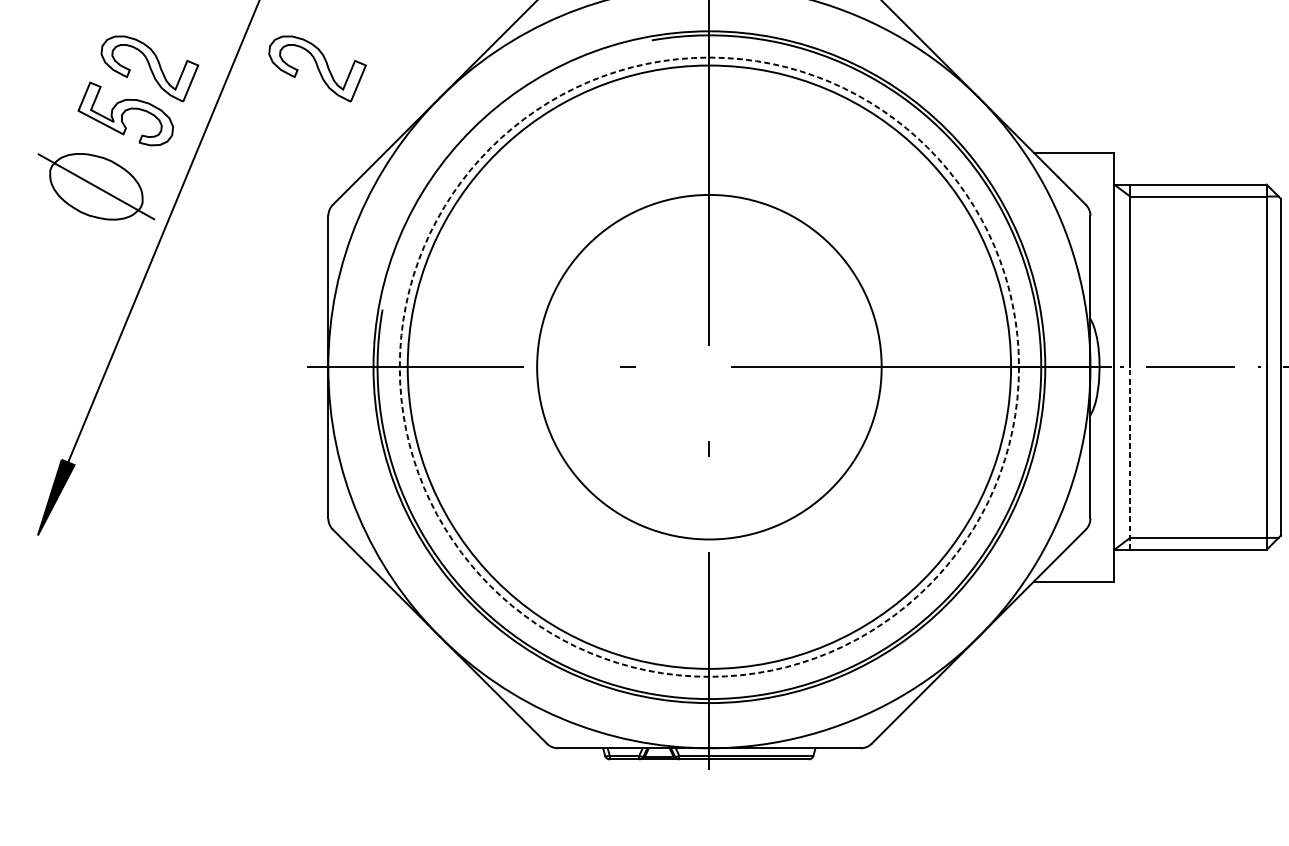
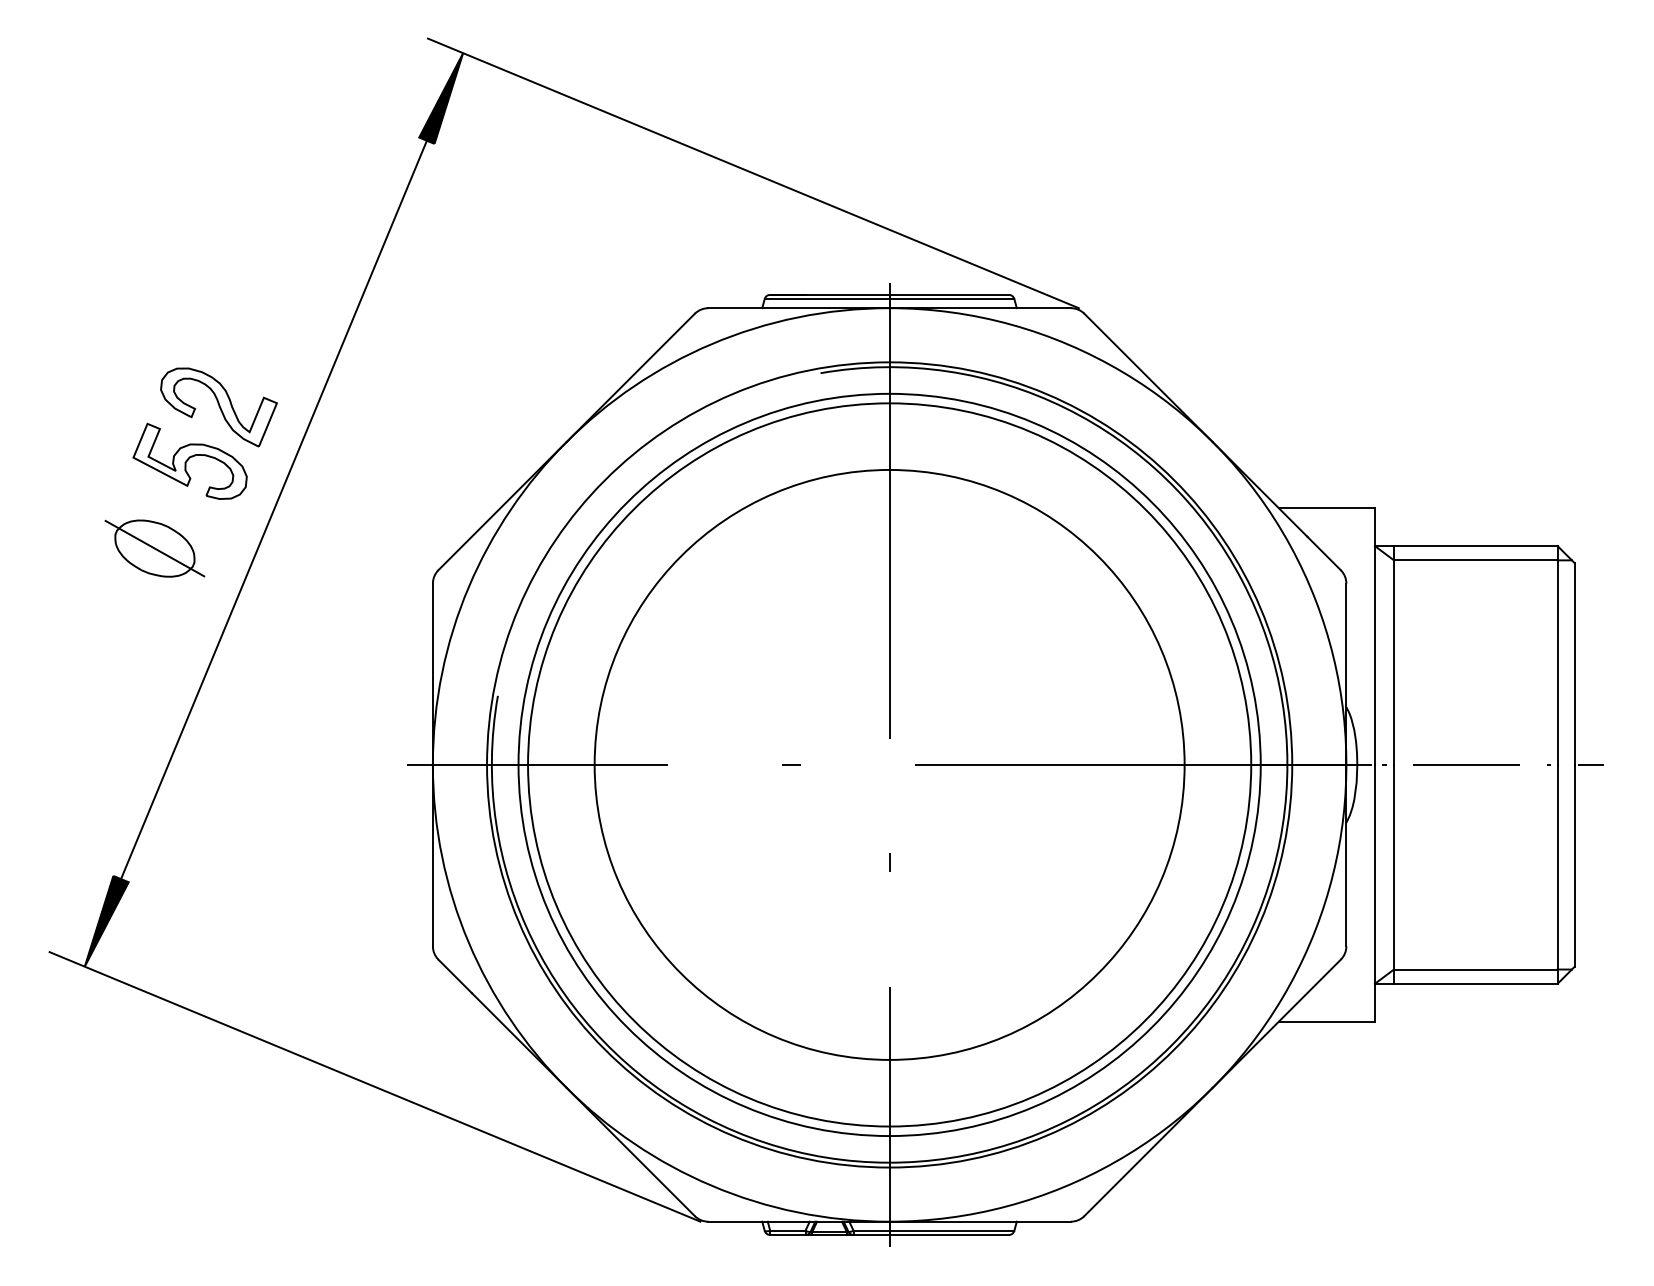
part: (317, 69) -> (419, 407), removed
part: (96, 186) -> (154, 548), size x0.71
circle: (709, 366) -> (889, 764), dashed -> solid
circle: (709, 366) -> (889, 764), size x1.43
line: (1129, 457) -> (1393, 873), dashed -> solid
line: (279, 635) -> (374, 1086), added

